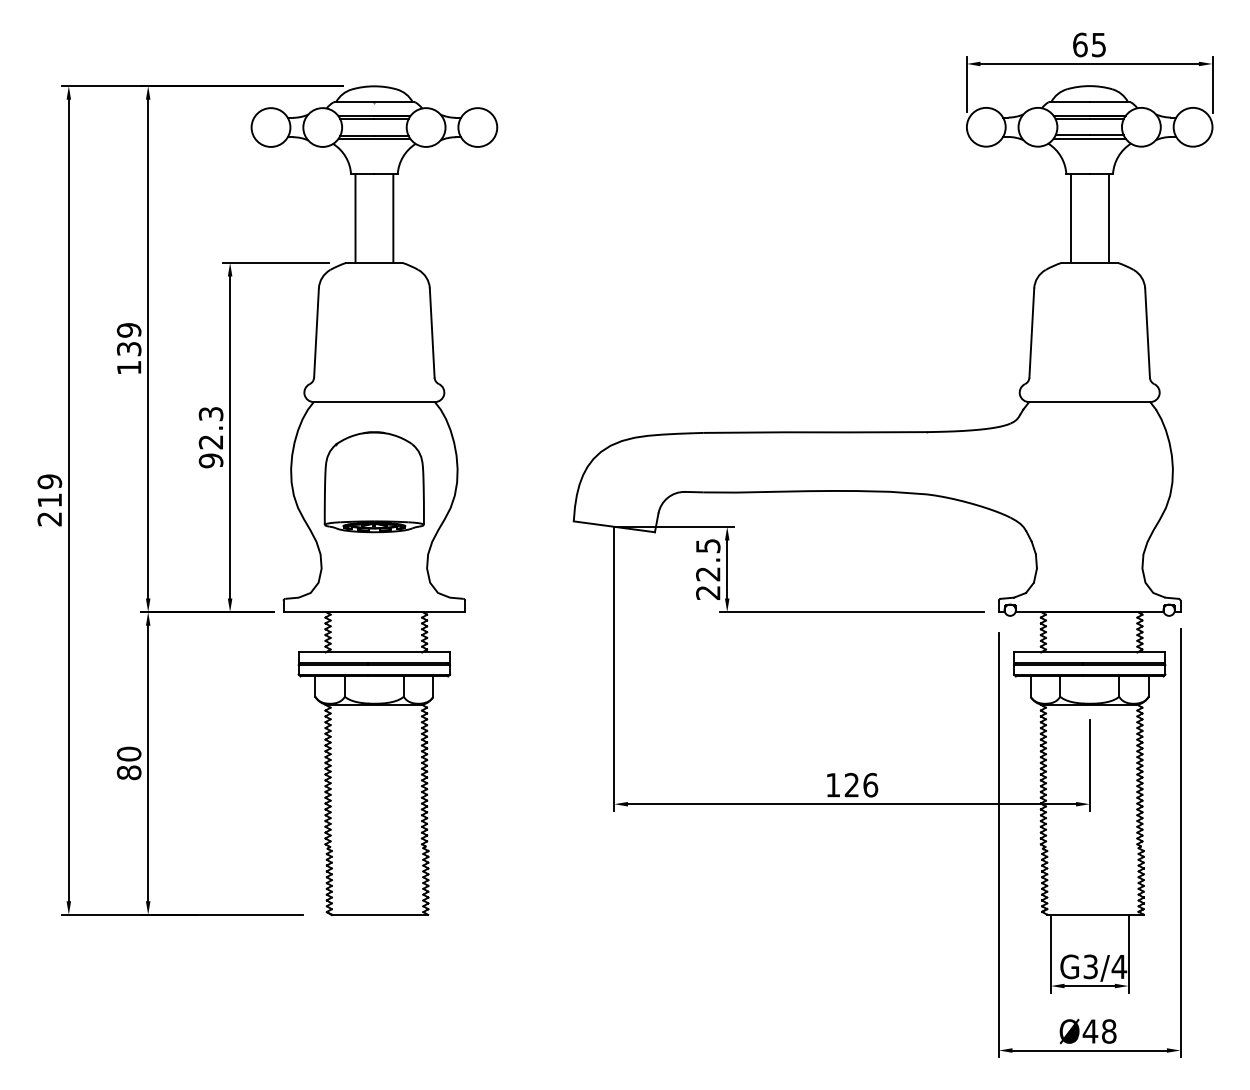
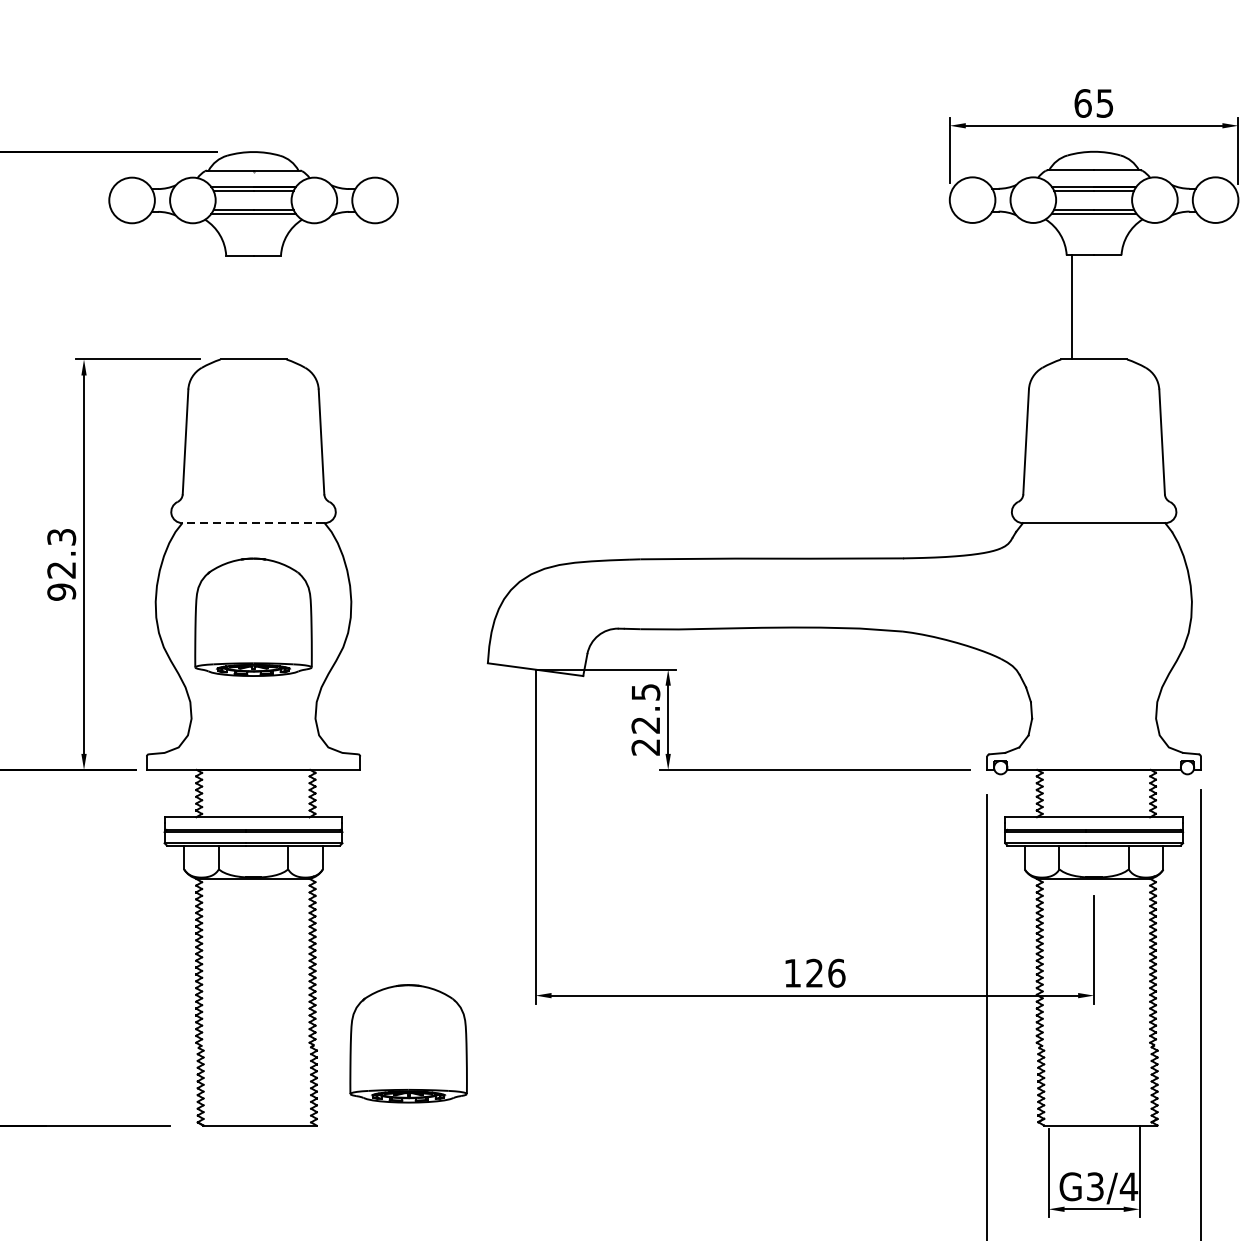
line: (355, 218) -> (231, 307), removed
line: (393, 218) -> (276, 307), removed
line: (1108, 218) -> (1116, 307), removed
line: (374, 402) -> (253, 523), solid -> dashed
part: (505, 845) -> (407, 1044), added

